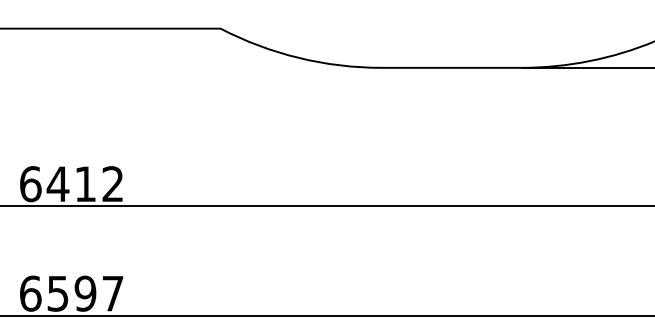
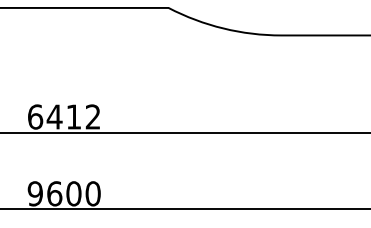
text: (71, 293) -> (64, 193), 6597 -> 9600

